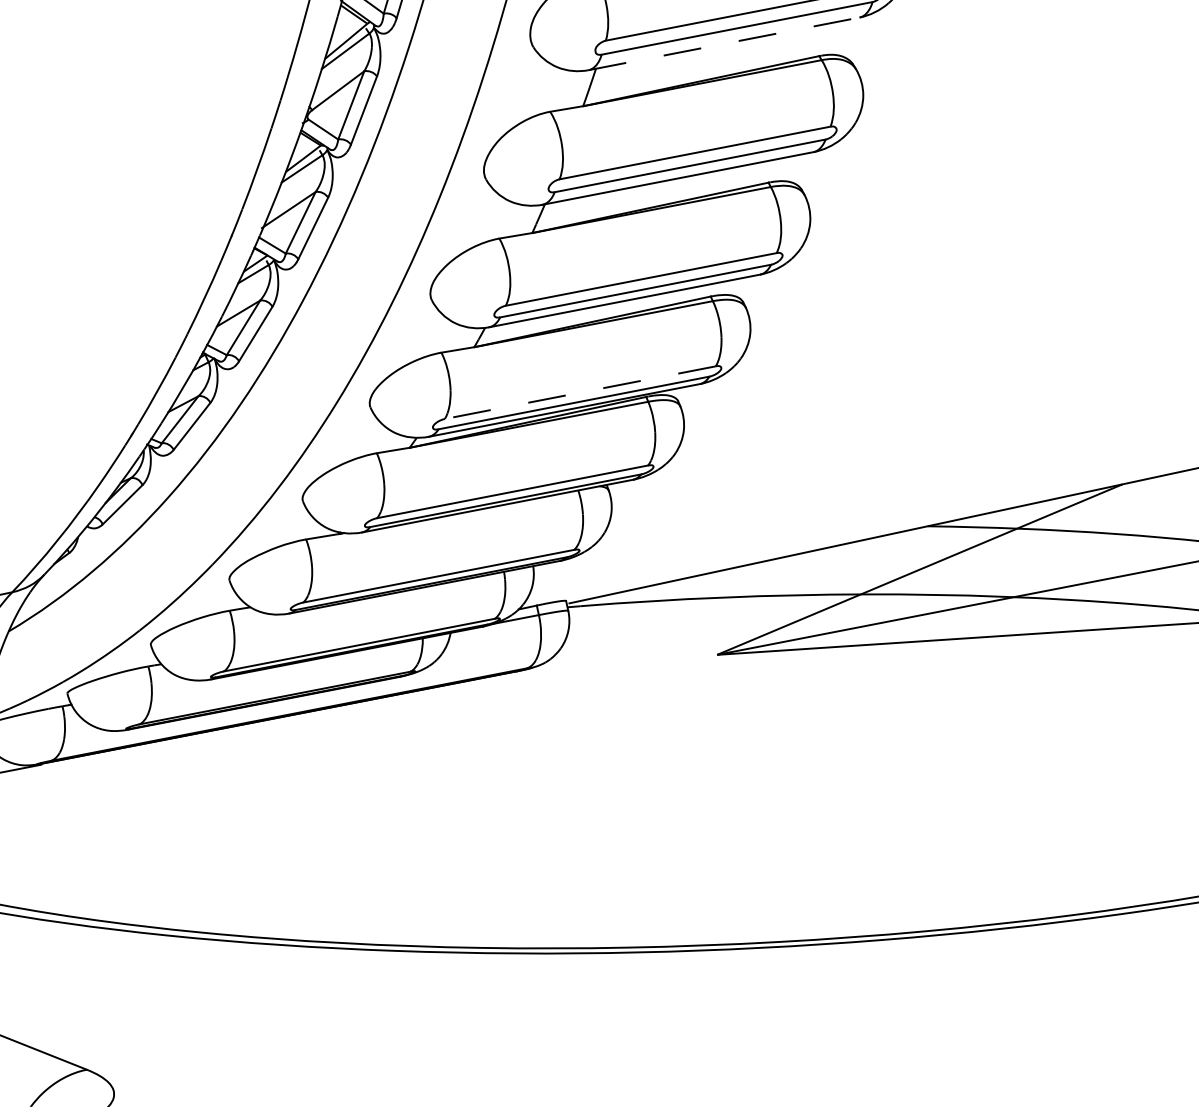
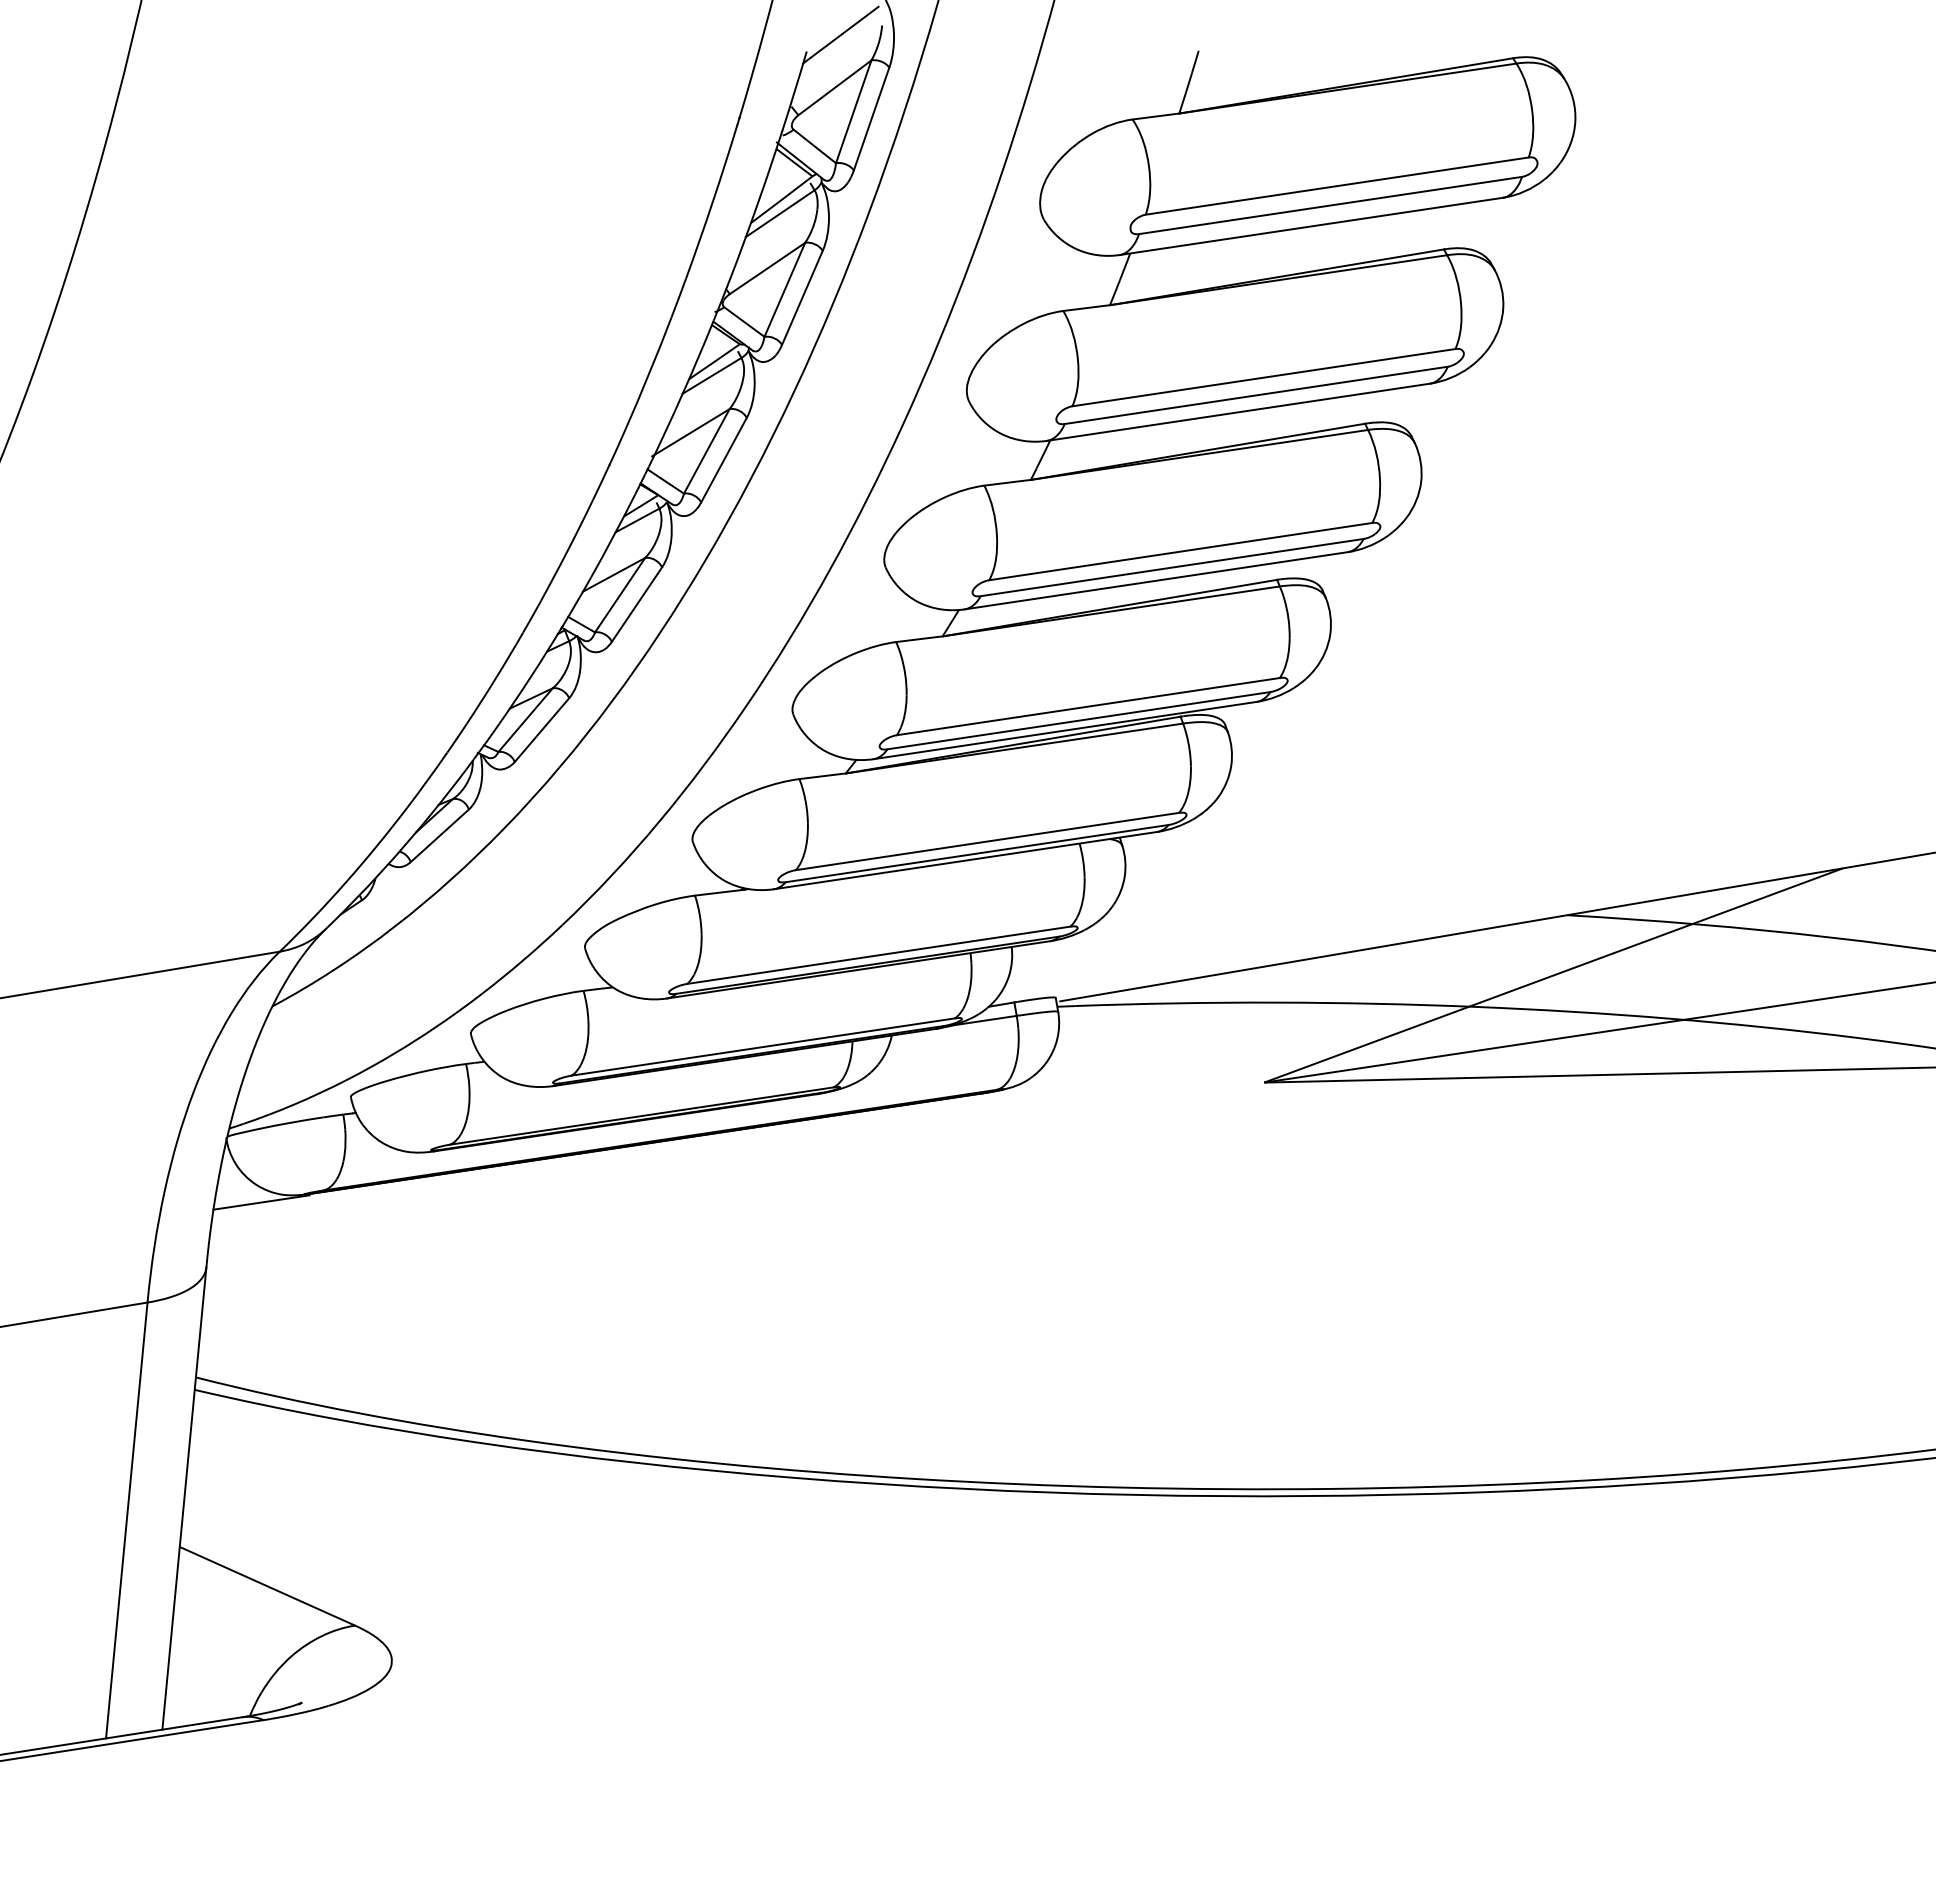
line: (724, 43) -> (1311, 226), dashed -> solid
line: (580, 392) -> (1088, 706), dashed -> solid

